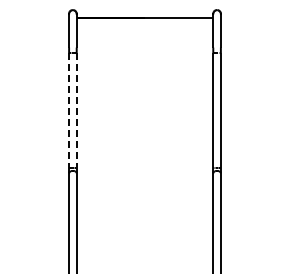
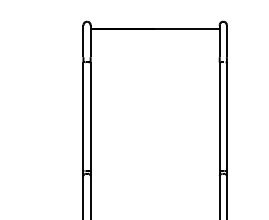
line: (76, 110) -> (90, 116), dashed -> solid
line: (69, 111) -> (83, 117), dashed -> solid

